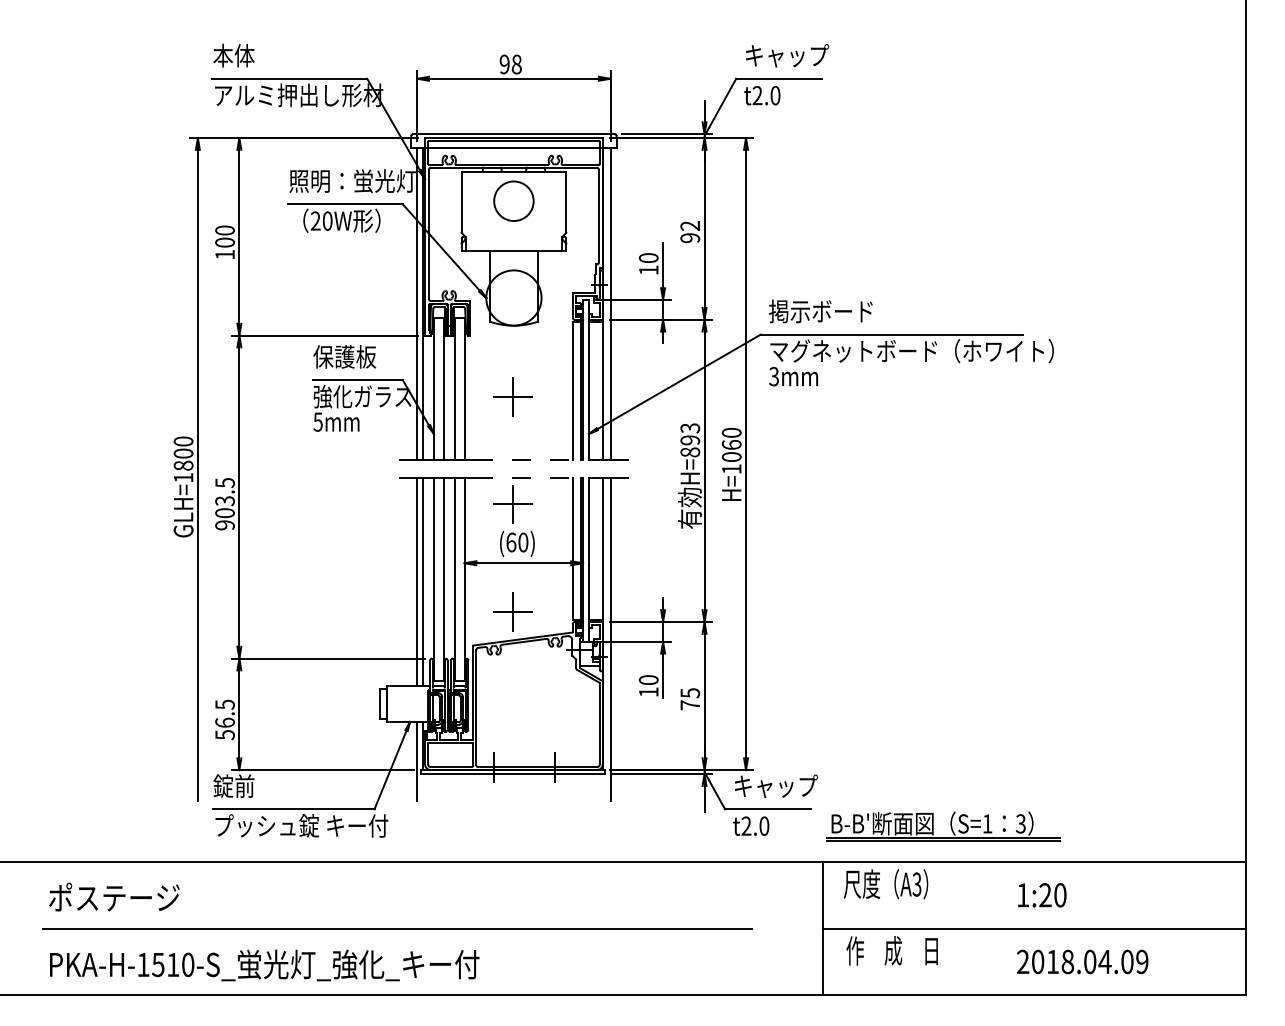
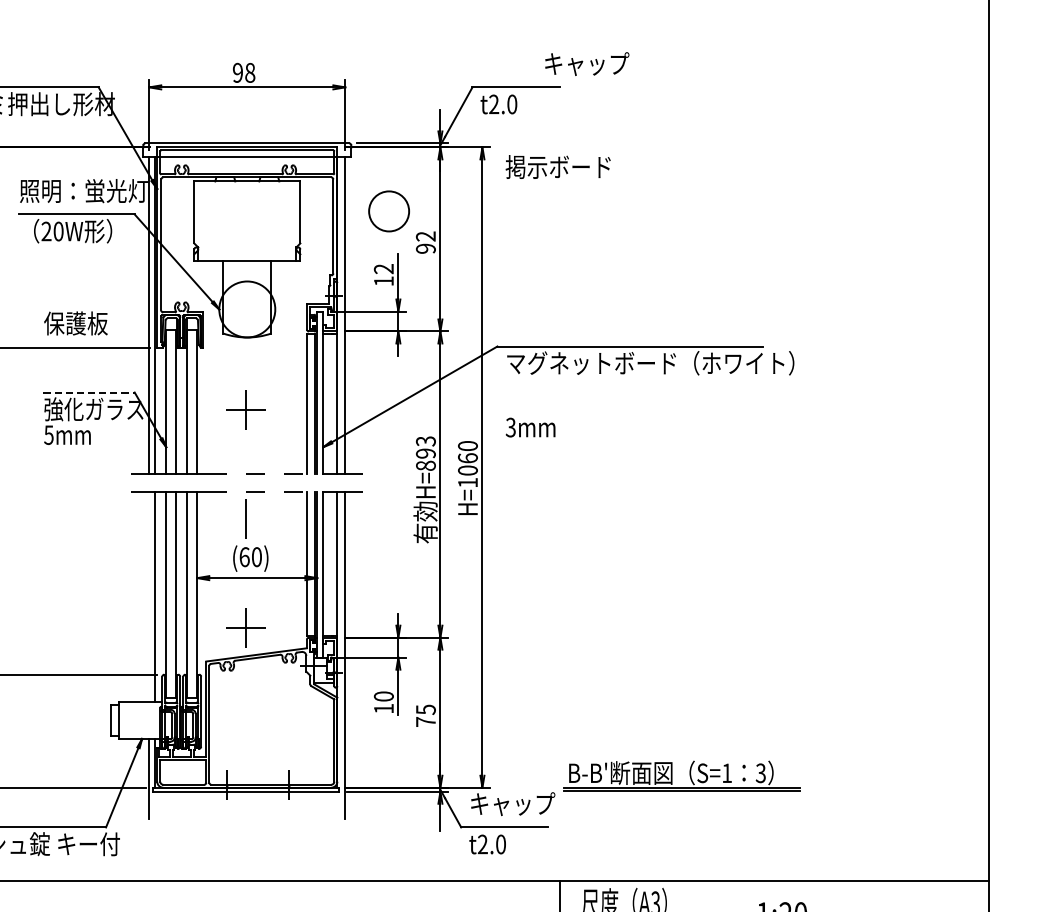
text: (787, 55) -> (587, 63), moved
circle: (513, 200) -> (388, 210), moved
text: (648, 258) -> (383, 269), 10 -> 12
text: (820, 311) -> (557, 167), moved
text: (344, 356) -> (75, 323), moved
text: (793, 376) -> (530, 427), moved
line: (358, 380) -> (89, 393), solid -> dashed
line: (512, 504) -> (245, 518), removed
line: (417, 581) -> (149, 596), removed
part: (950, 826) -> (689, 775), moved

